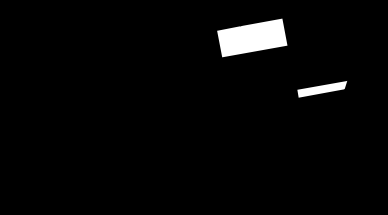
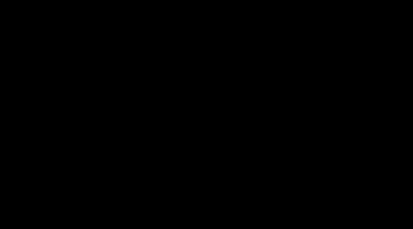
fill: (251, 37) -> (267, 39), added
fill: (322, 88) -> (343, 94), added

